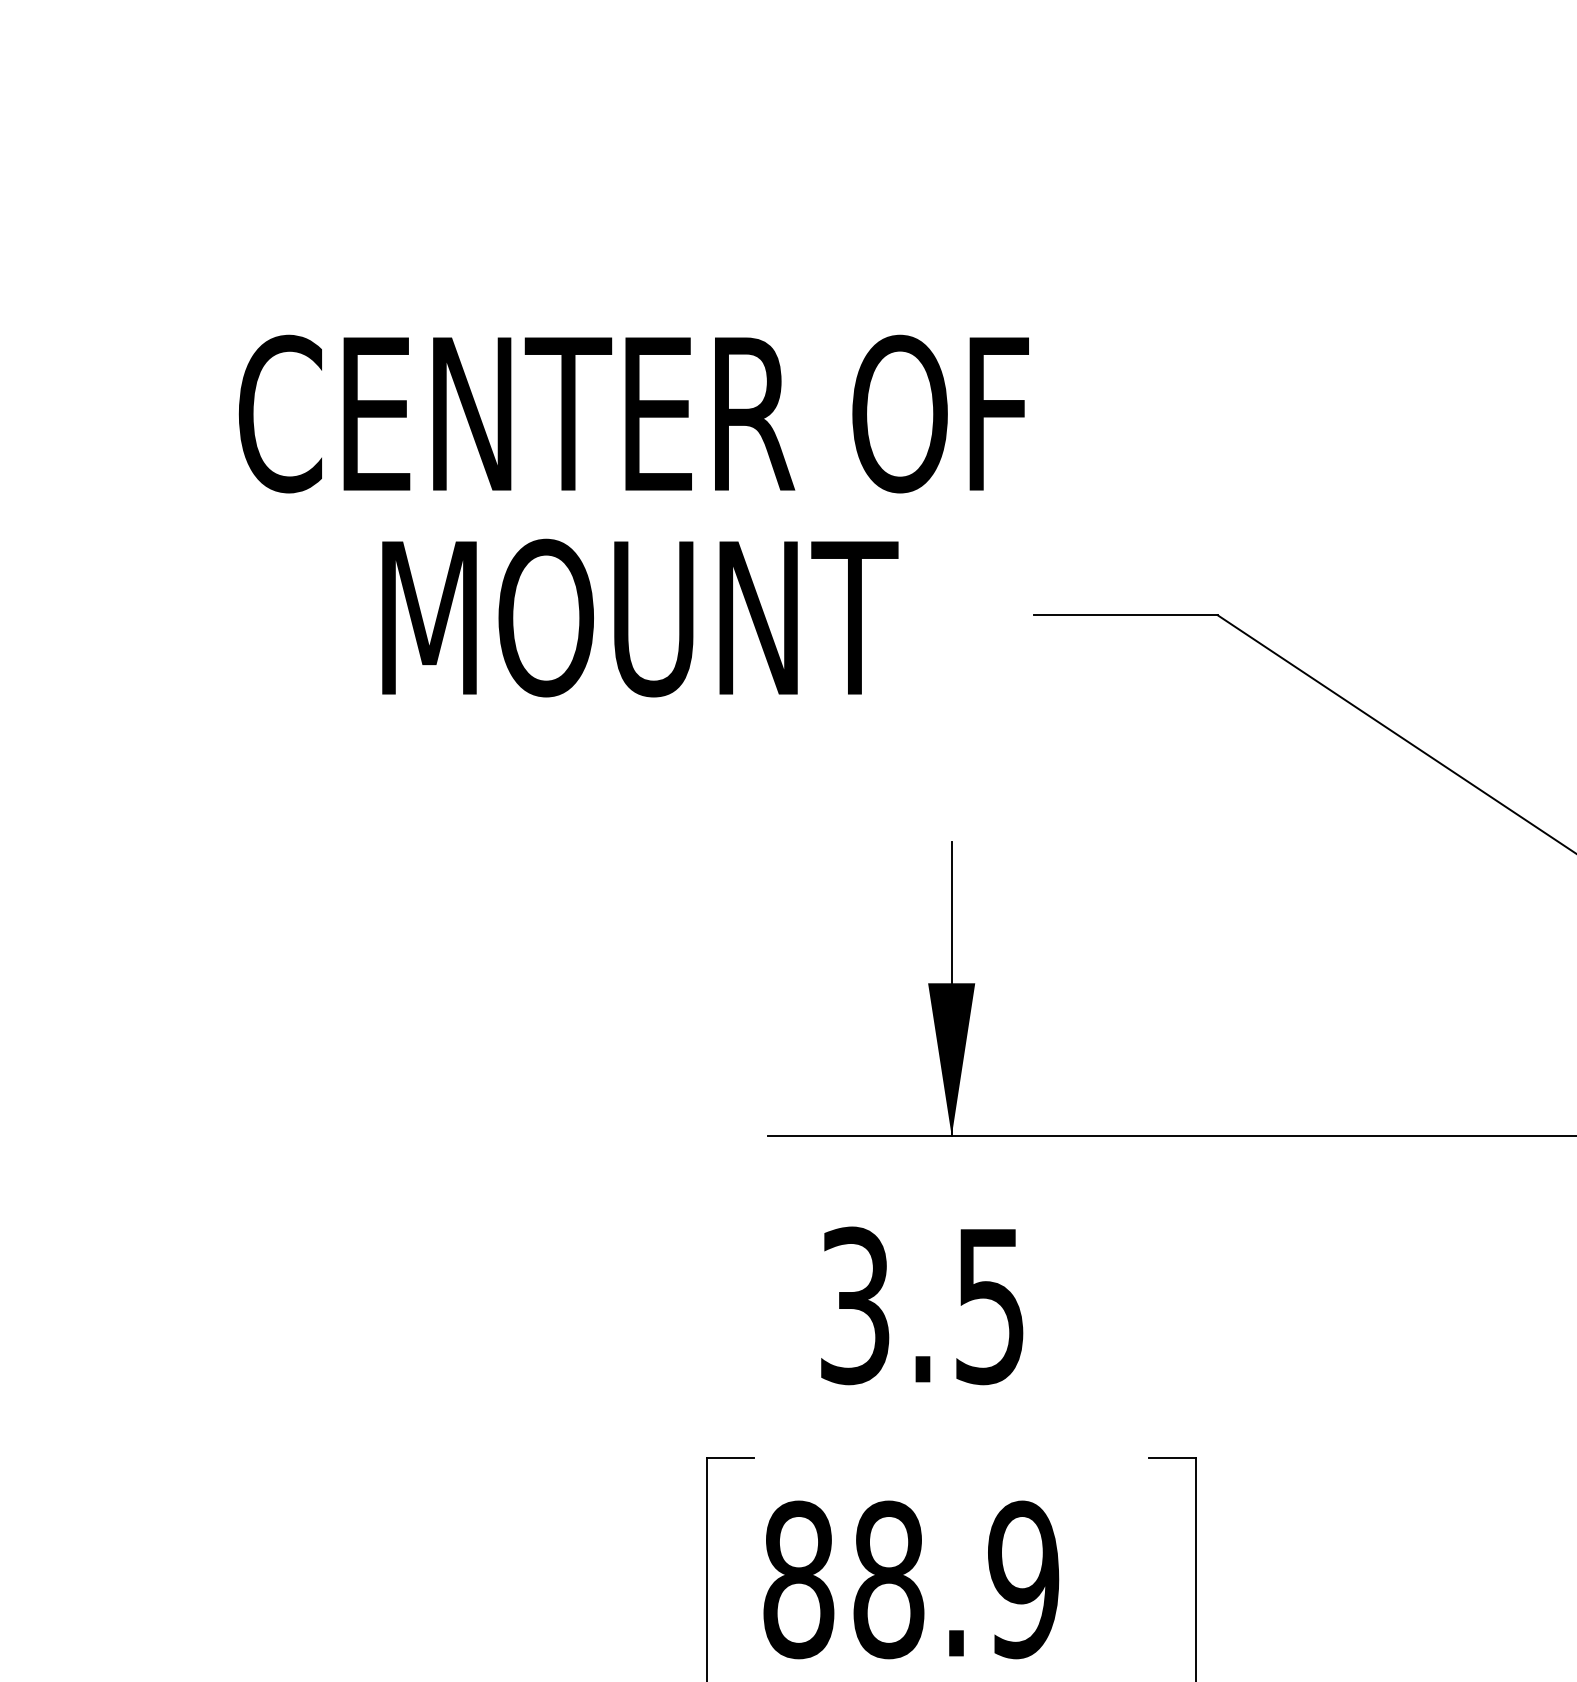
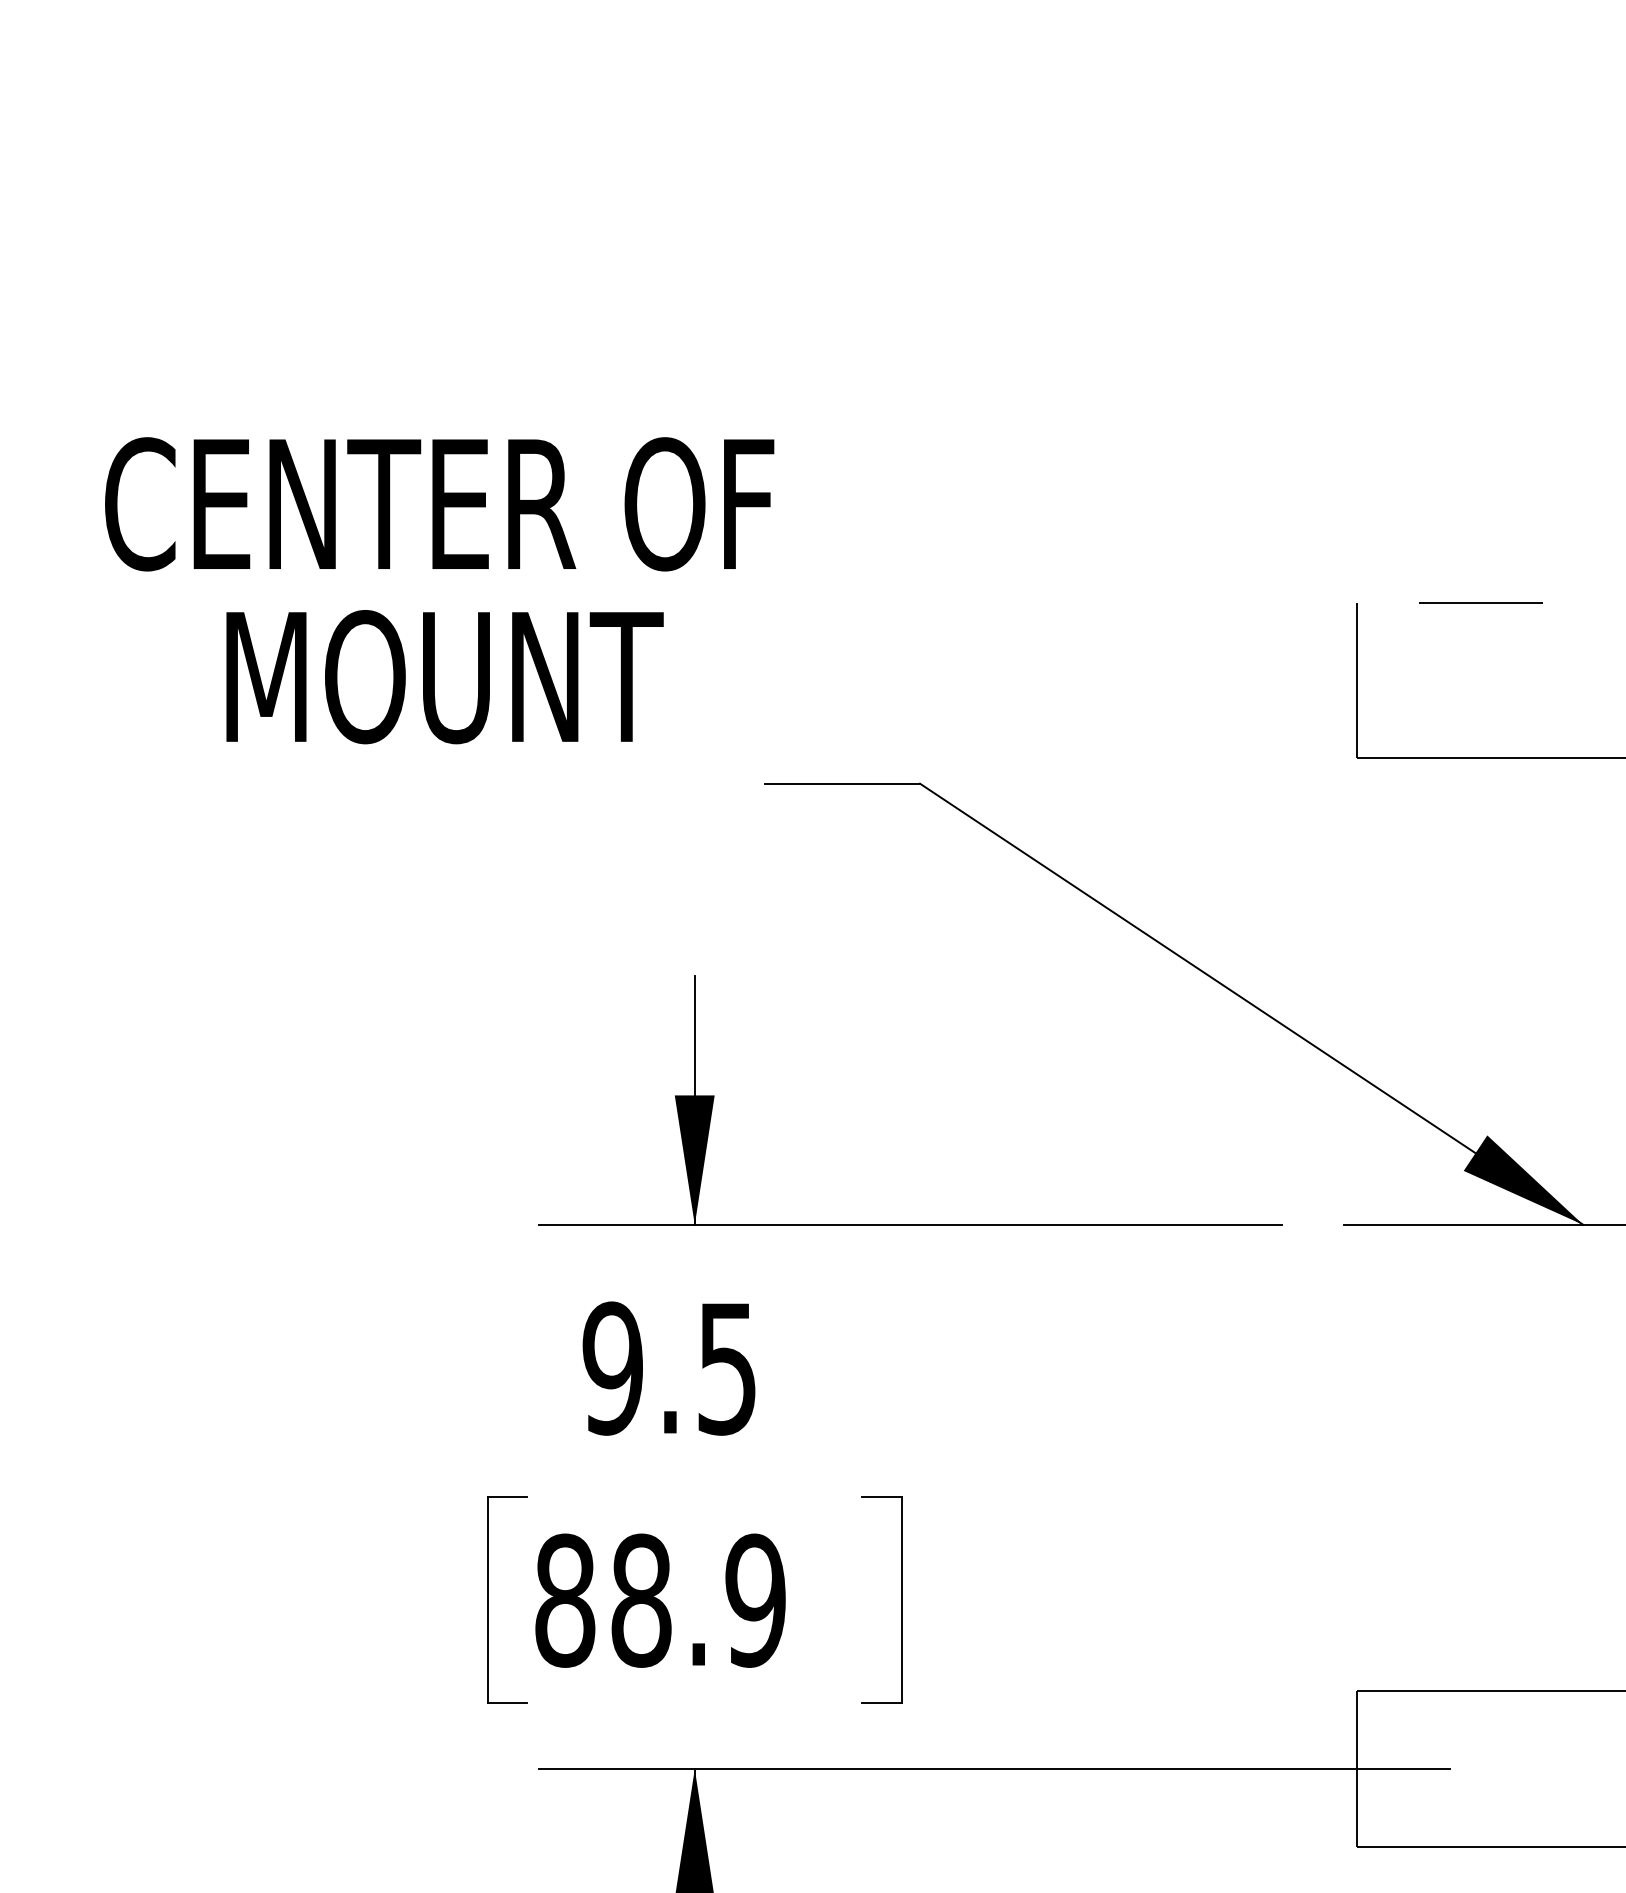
text: (633, 515) -> (439, 590), moved
text: (854, 1305) -> (612, 1368), 3.5 -> 9.5

